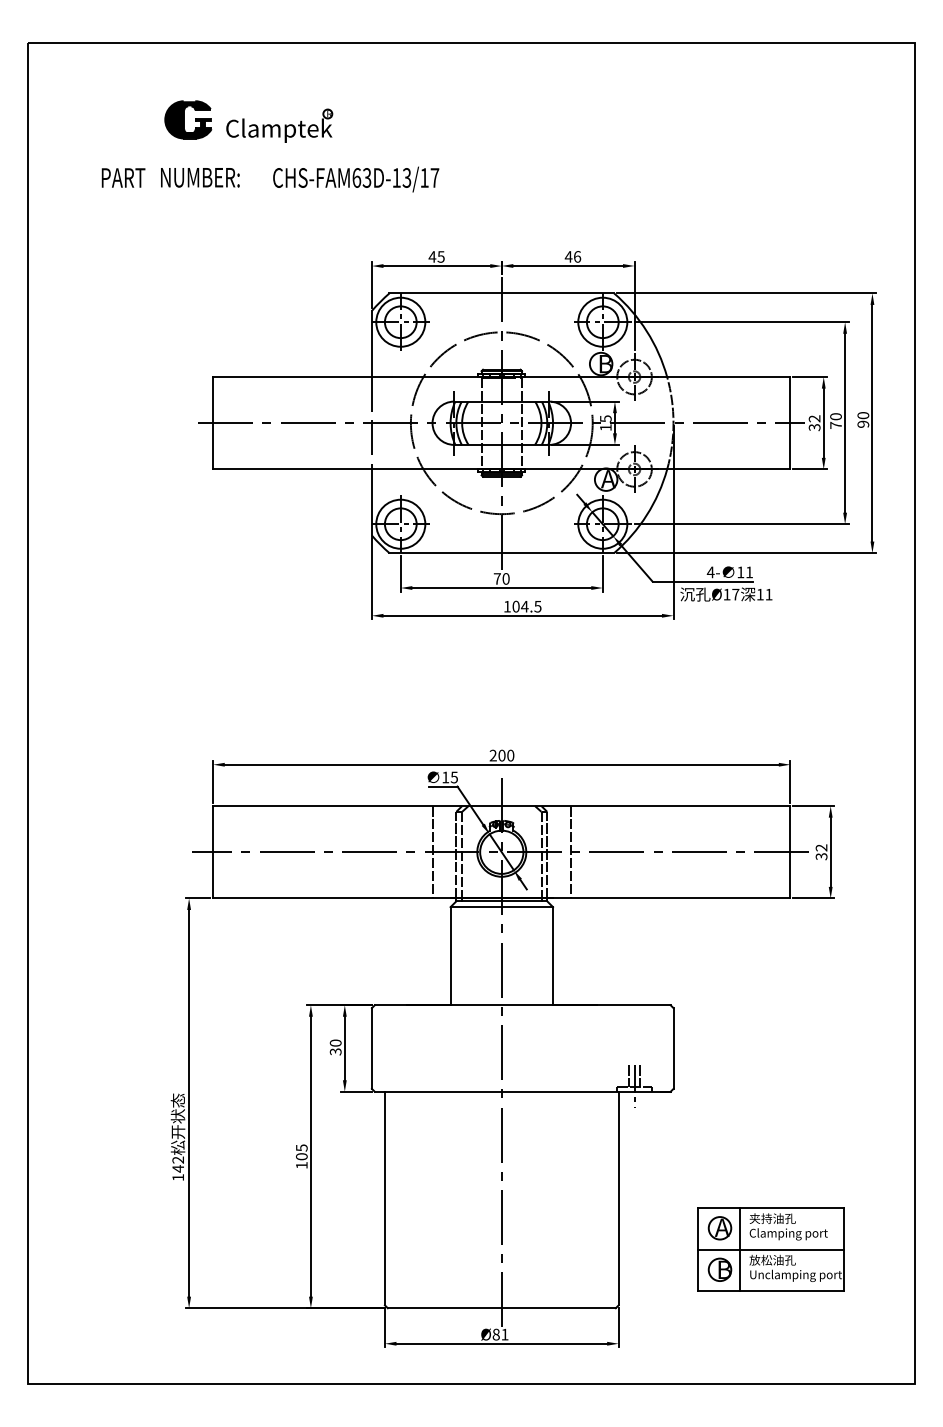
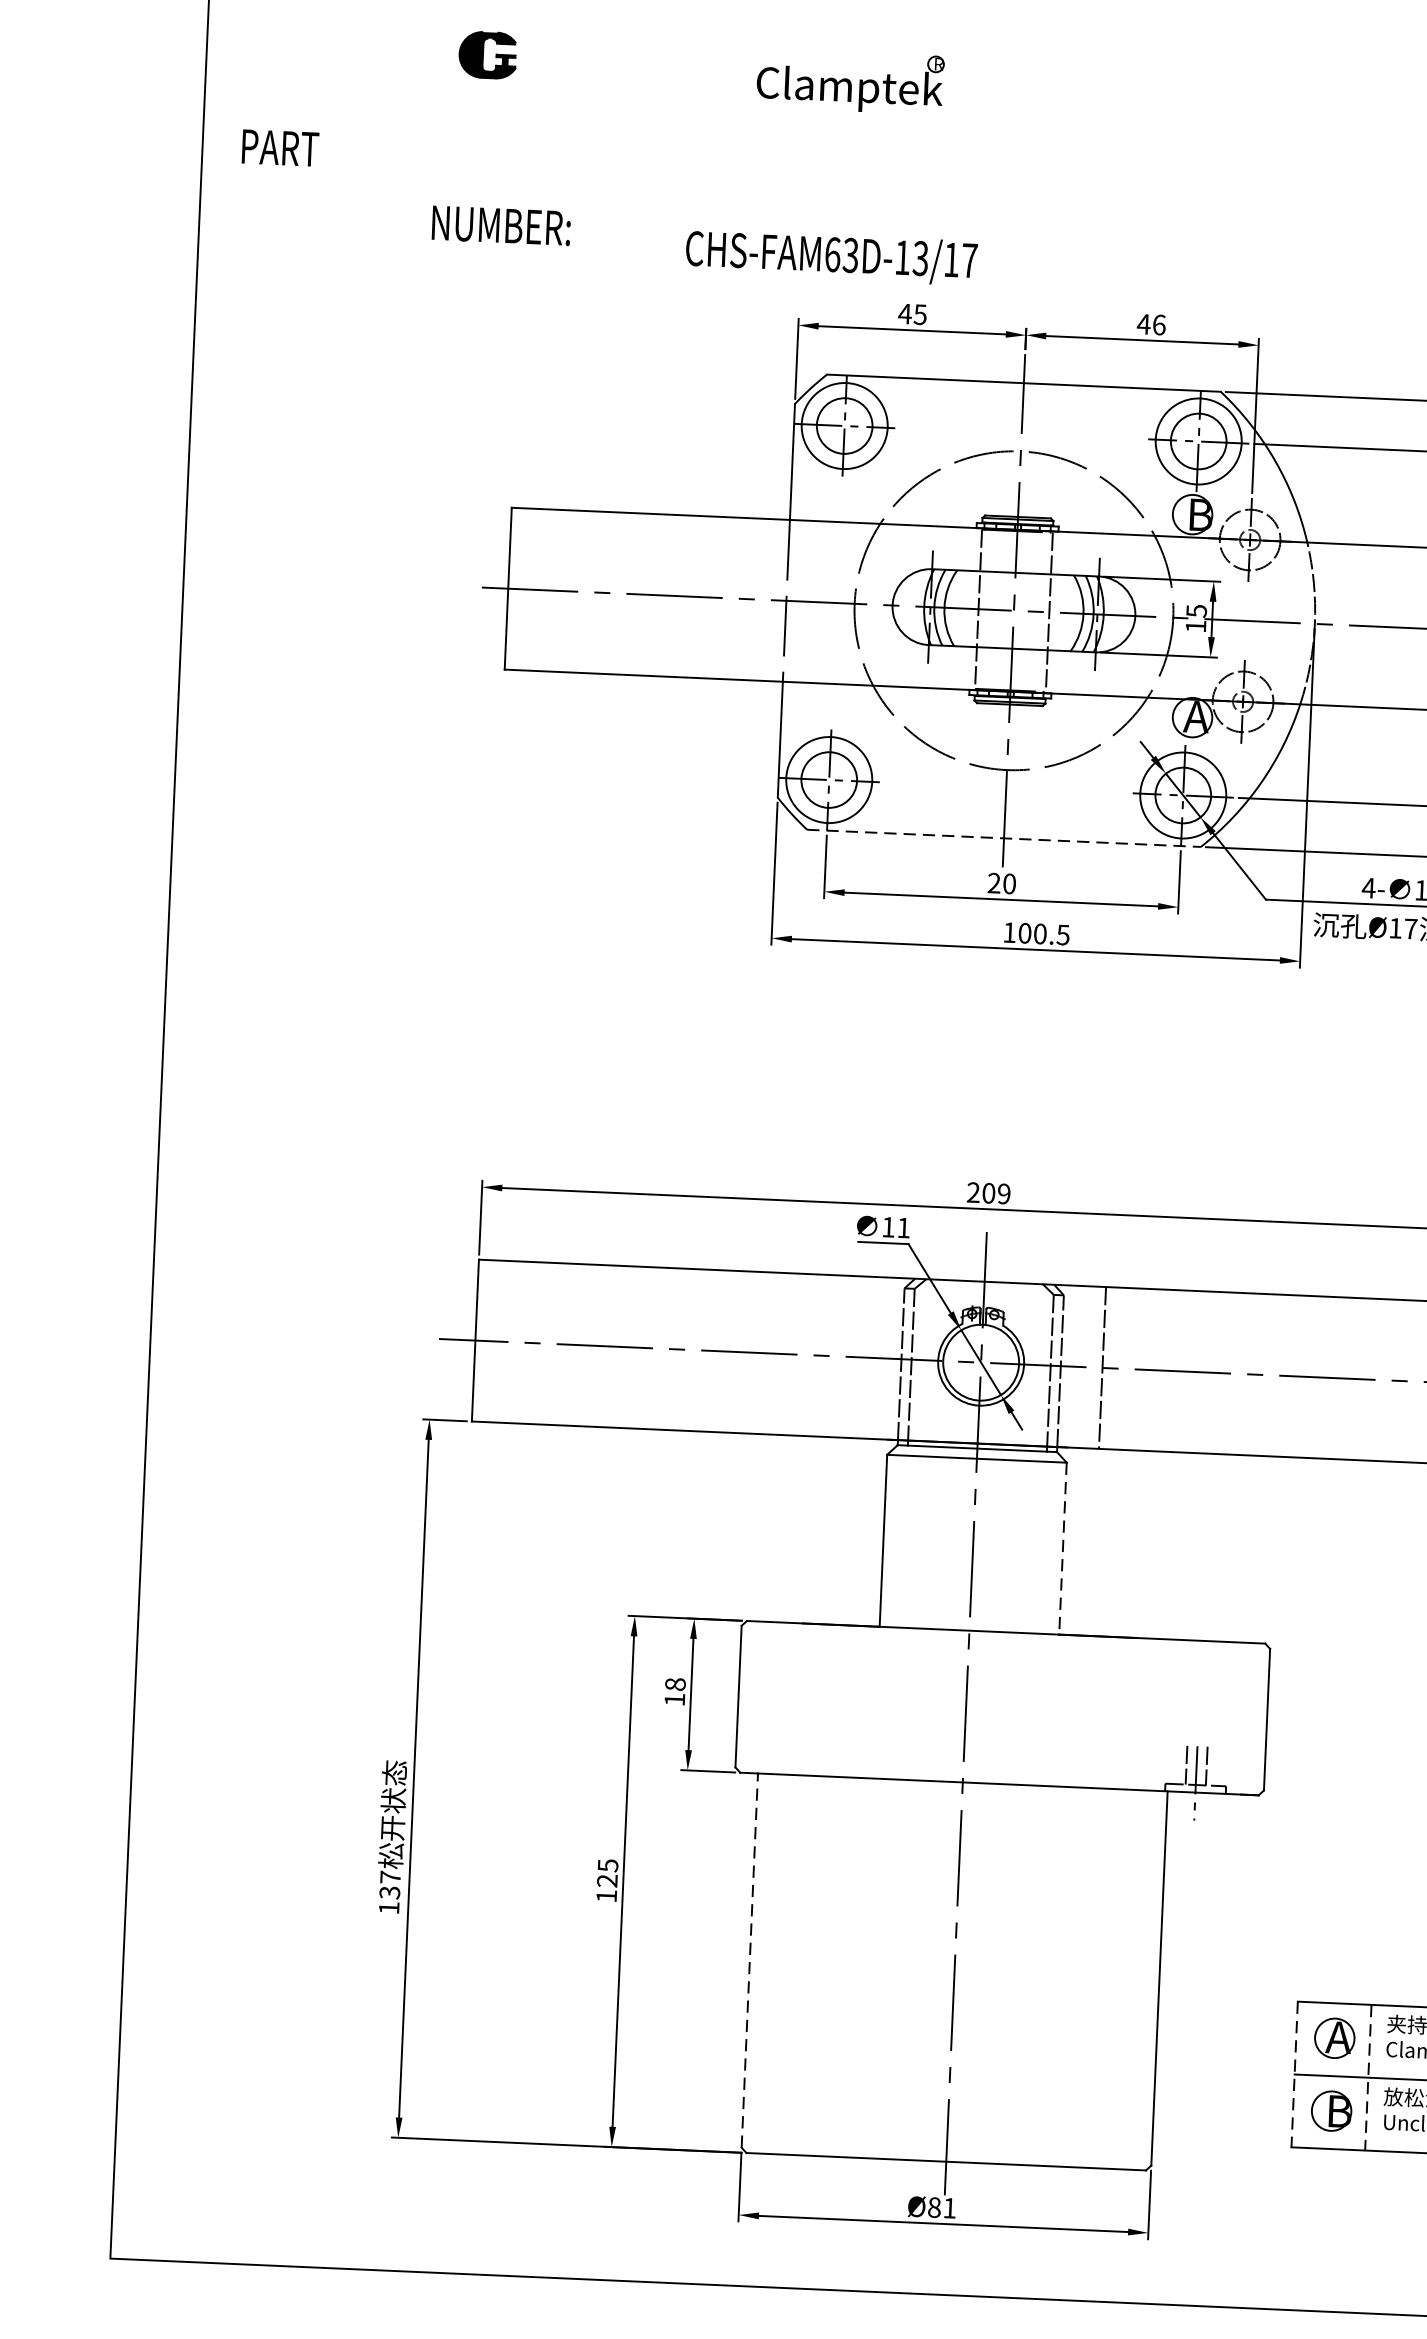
part: (188, 119) -> (488, 54), size x0.7
part: (279, 125) -> (850, 80), moved
text: (123, 177) -> (280, 147), moved
text: (200, 177) -> (501, 225), moved
text: (356, 179) -> (832, 257), moved
line: (502, 553) -> (1005, 839), solid -> dashed
text: (496, 578) -> (992, 882), 70 -> 20
text: (524, 606) -> (1039, 933), 104.5 -> 100.5
text: (510, 755) -> (1003, 1193), 200 -> 209
text: (453, 777) -> (902, 1227), 15 -> 11
line: (432, 852) -> (859, 1357), removed
line: (553, 956) -> (1063, 1549), solid -> dashed
text: (335, 1047) -> (674, 1692), 30 -> 18
text: (301, 1156) -> (606, 1880), 105 -> 125
text: (178, 1164) -> (390, 1885), 142 -> 137
line: (384, 1198) -> (749, 1960), solid -> dashed
line: (698, 1249) -> (1295, 2073), solid -> dashed
line: (740, 1249) -> (1369, 2077), solid -> dashed

